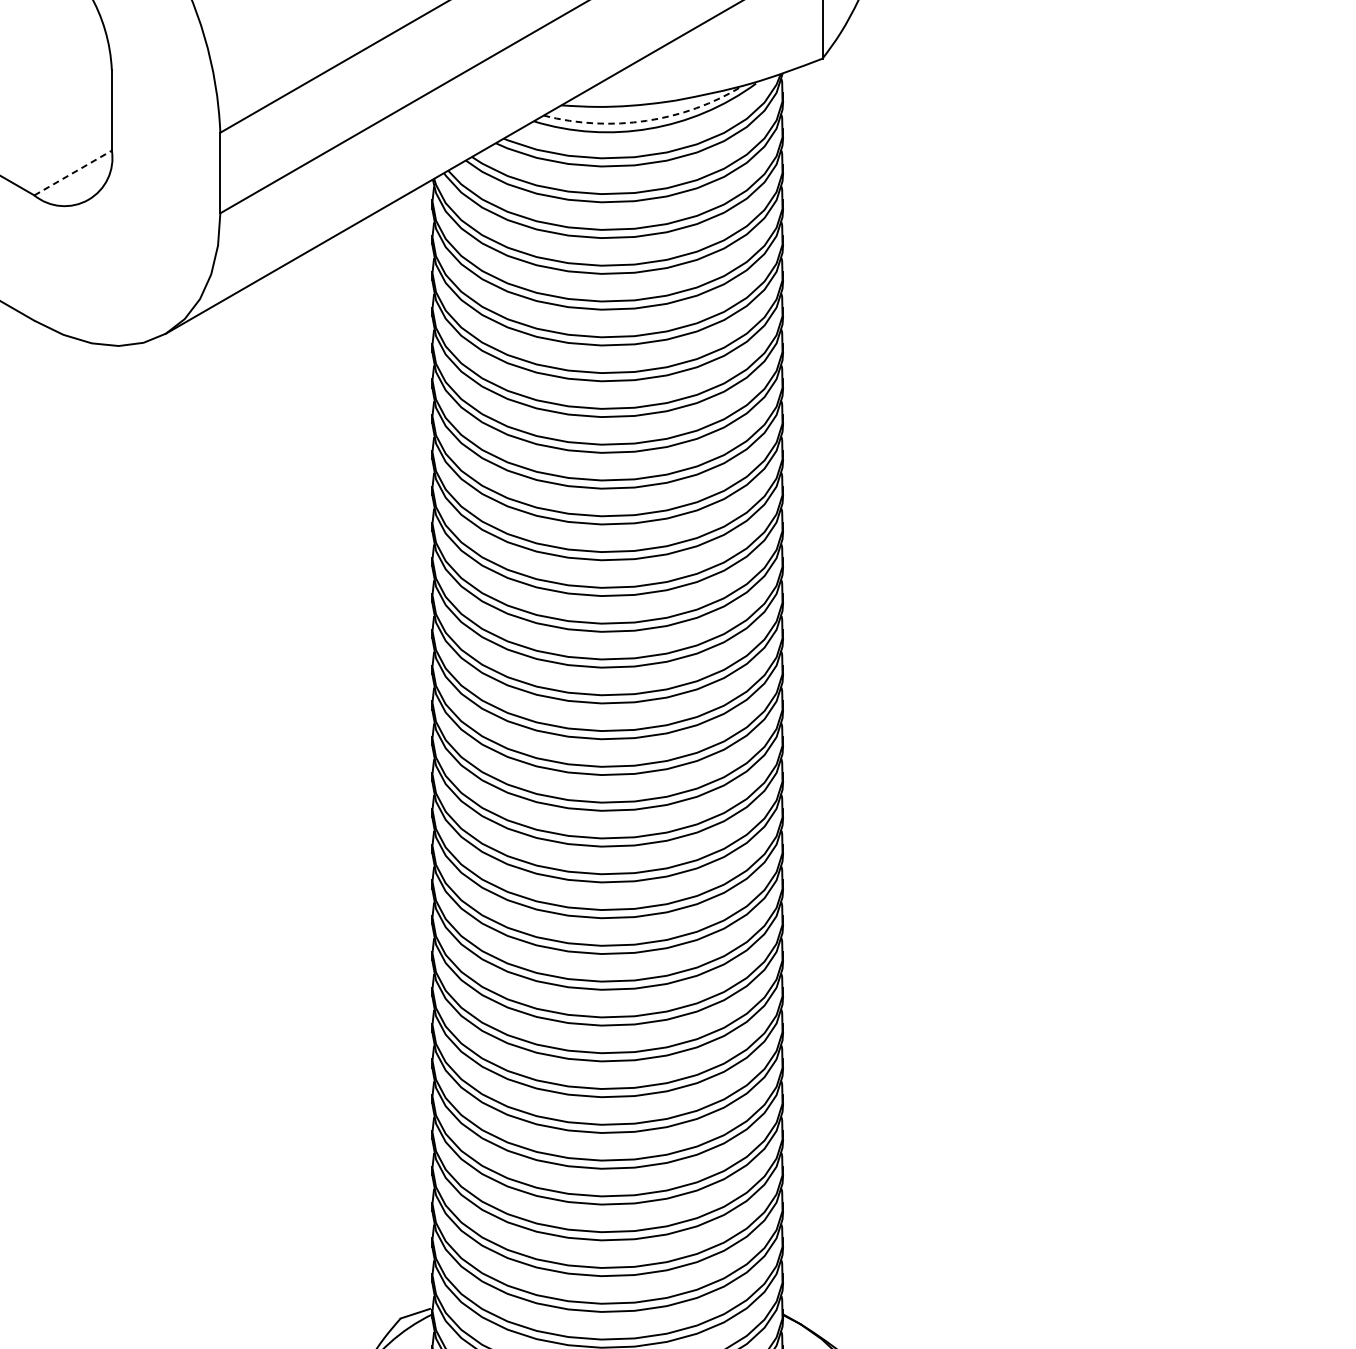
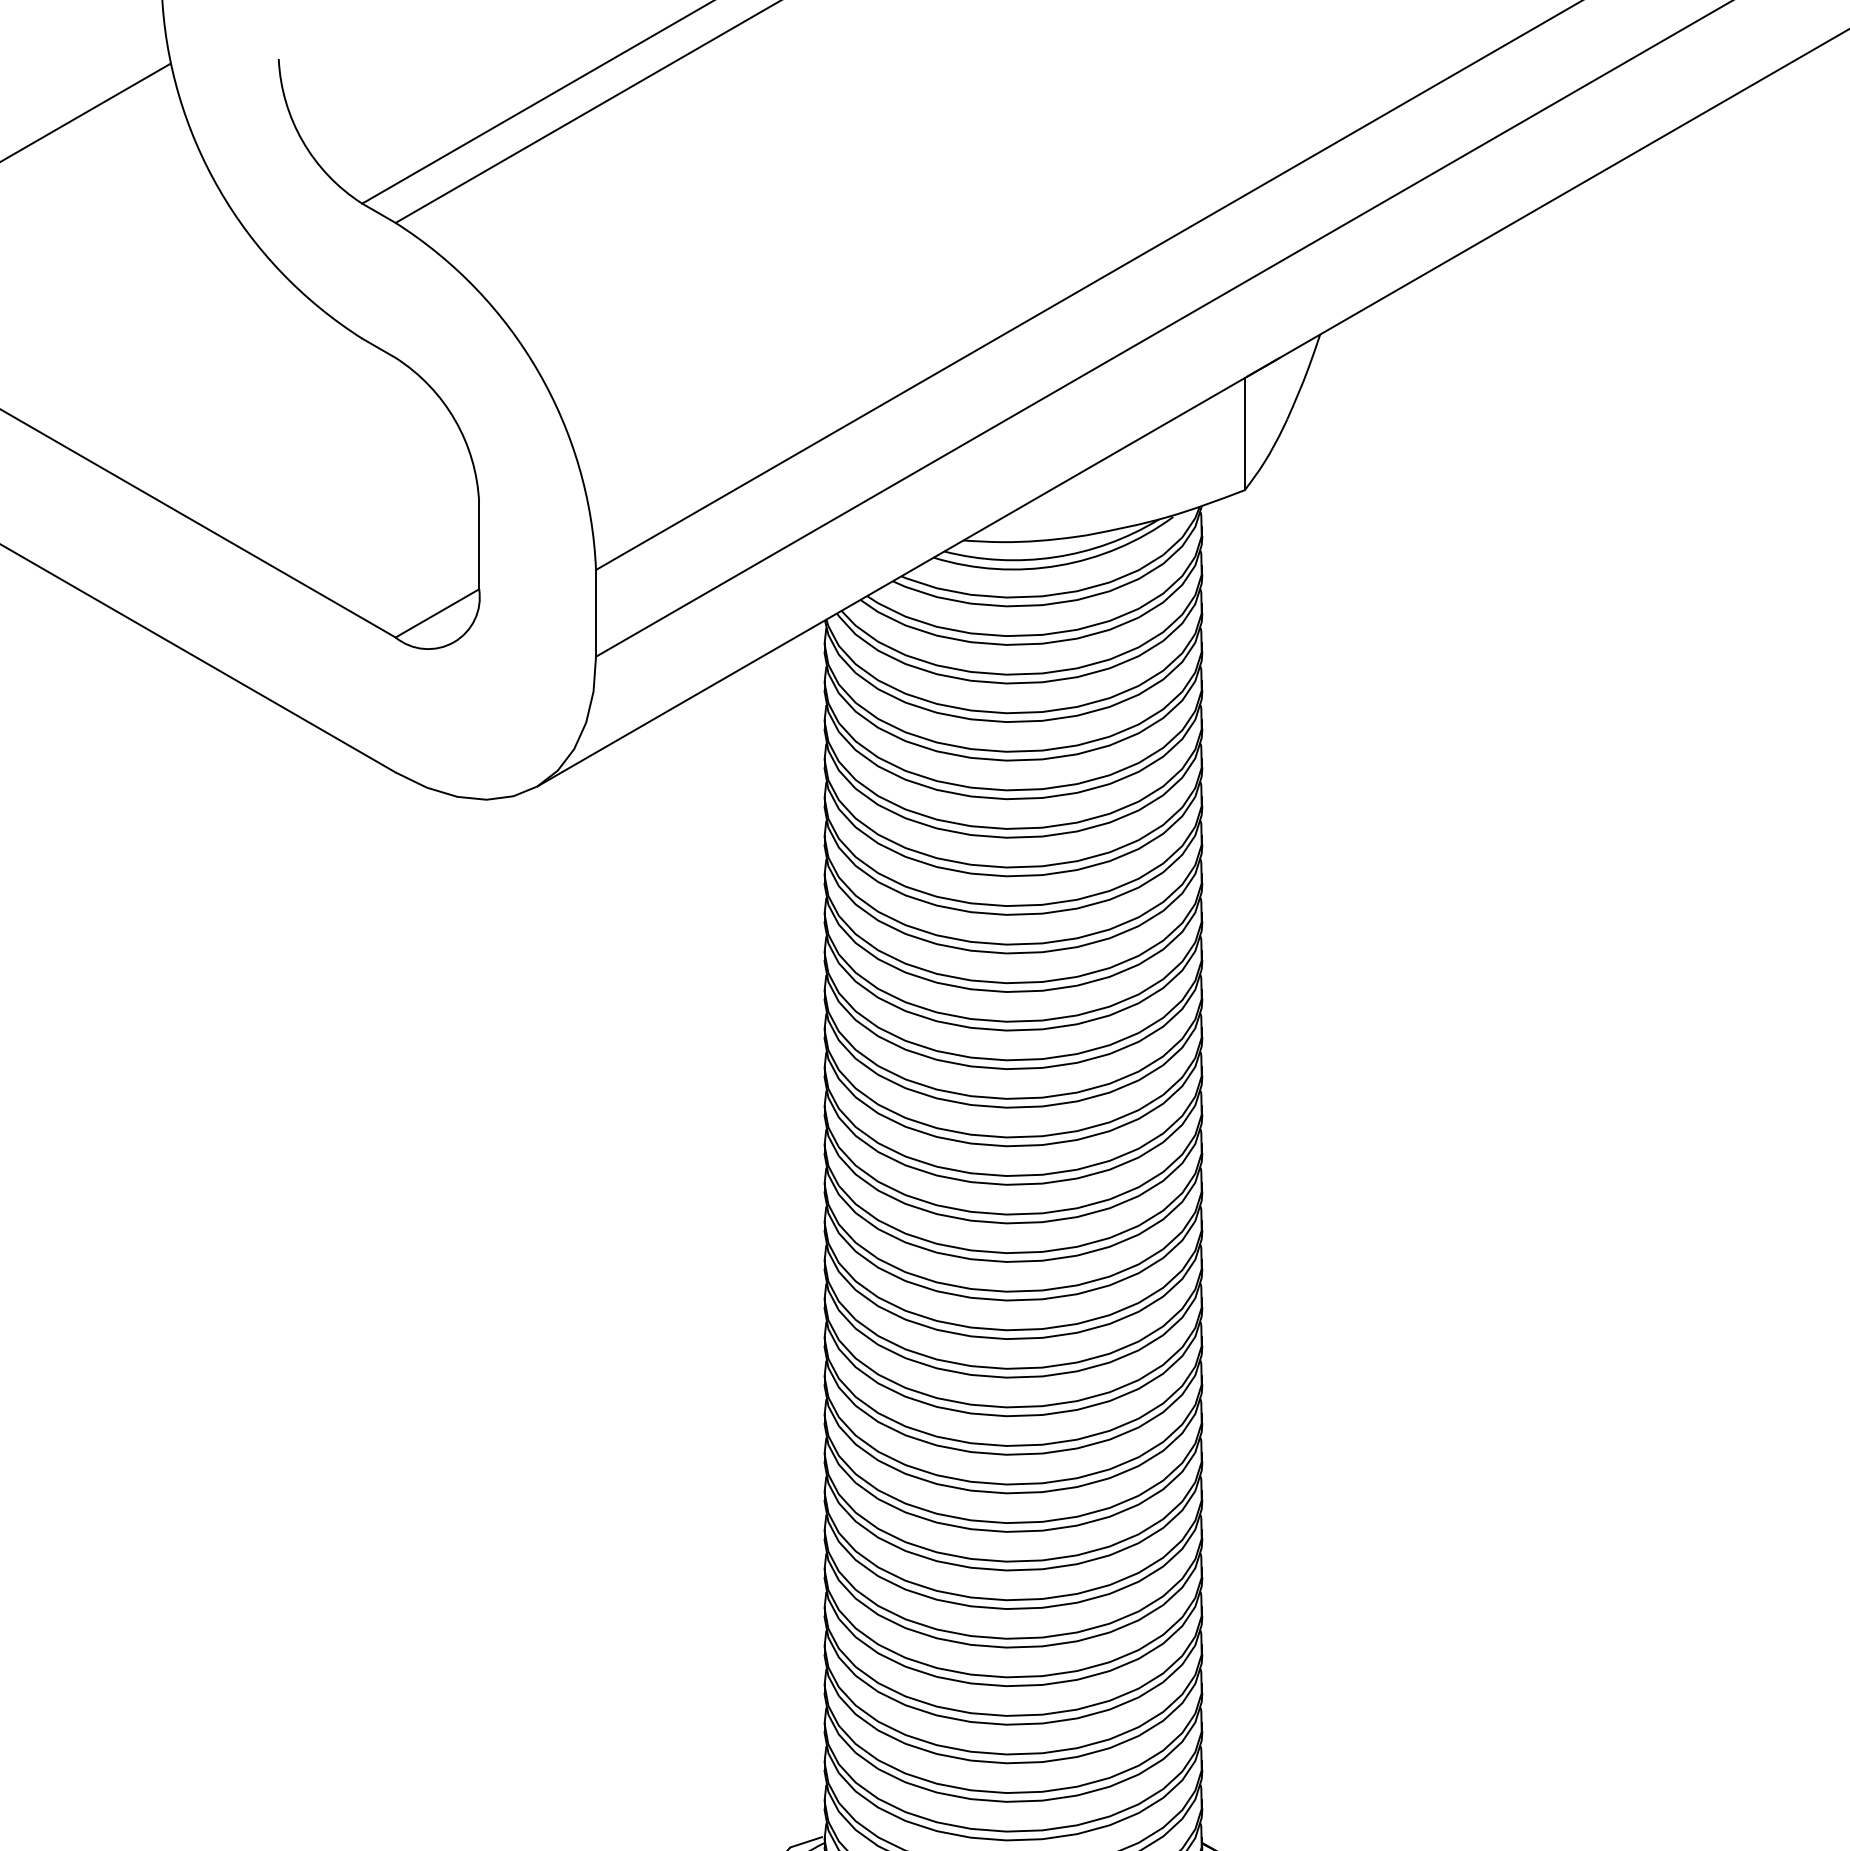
arc: (646, 121) -> (1055, 557), dashed -> solid
line: (73, 173) -> (437, 613), dashed -> solid

